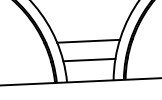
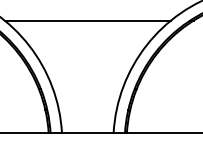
line: (88, 40) -> (87, 88), removed
line: (89, 59) -> (87, 109), removed

